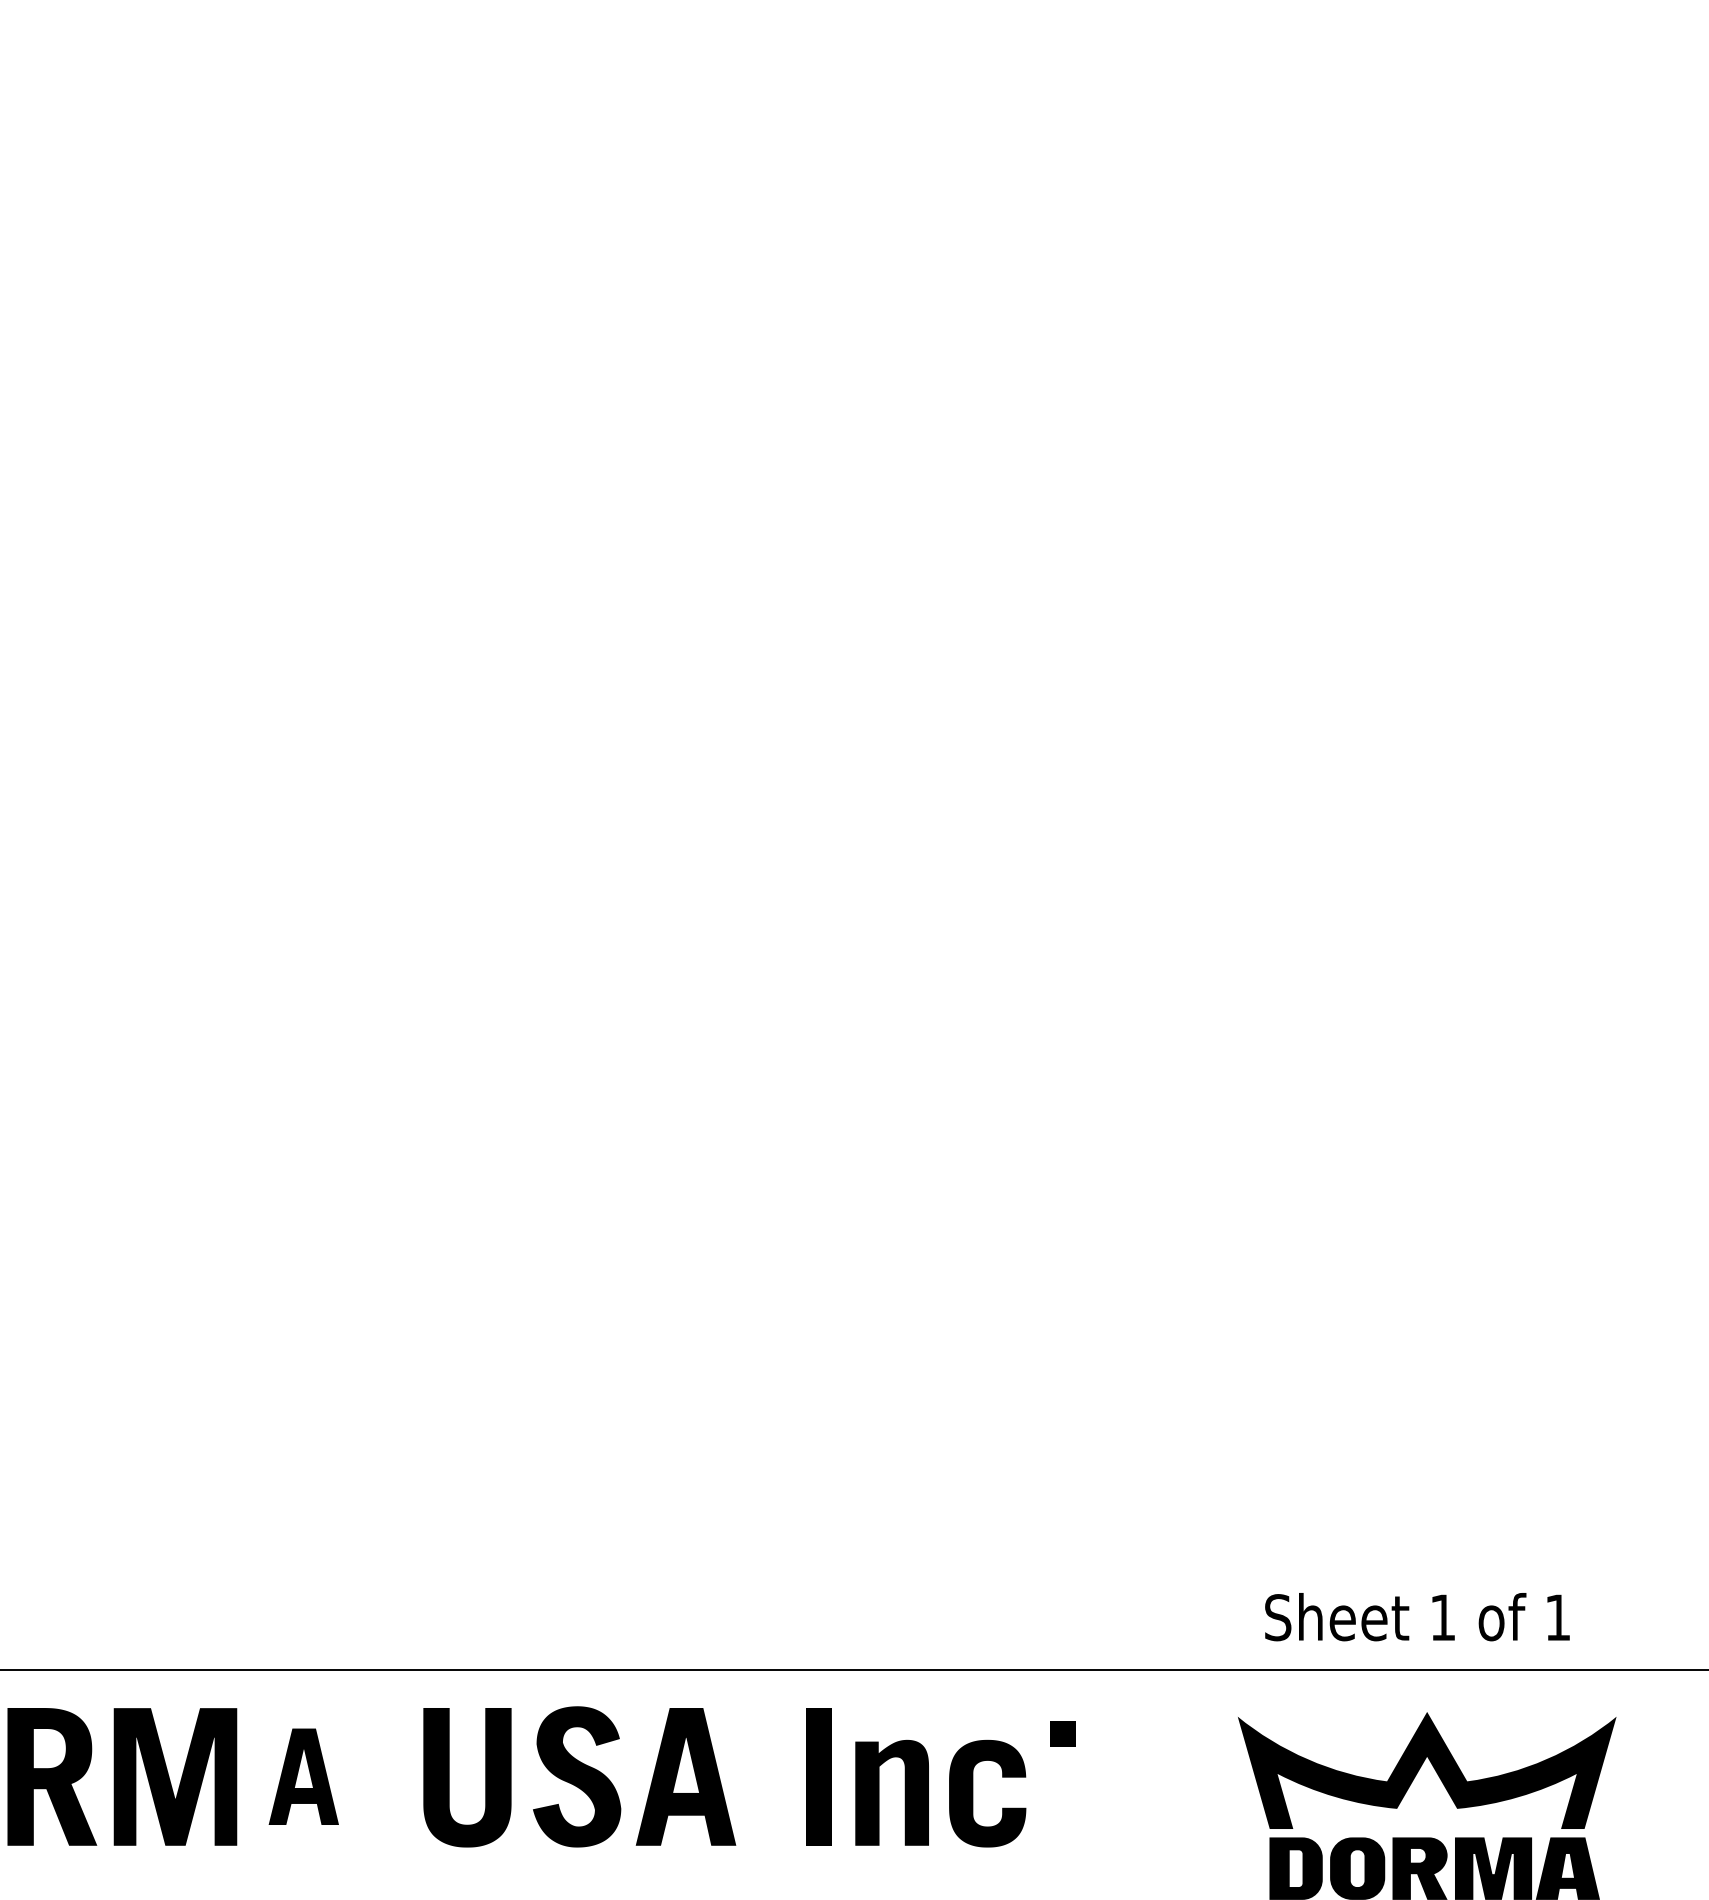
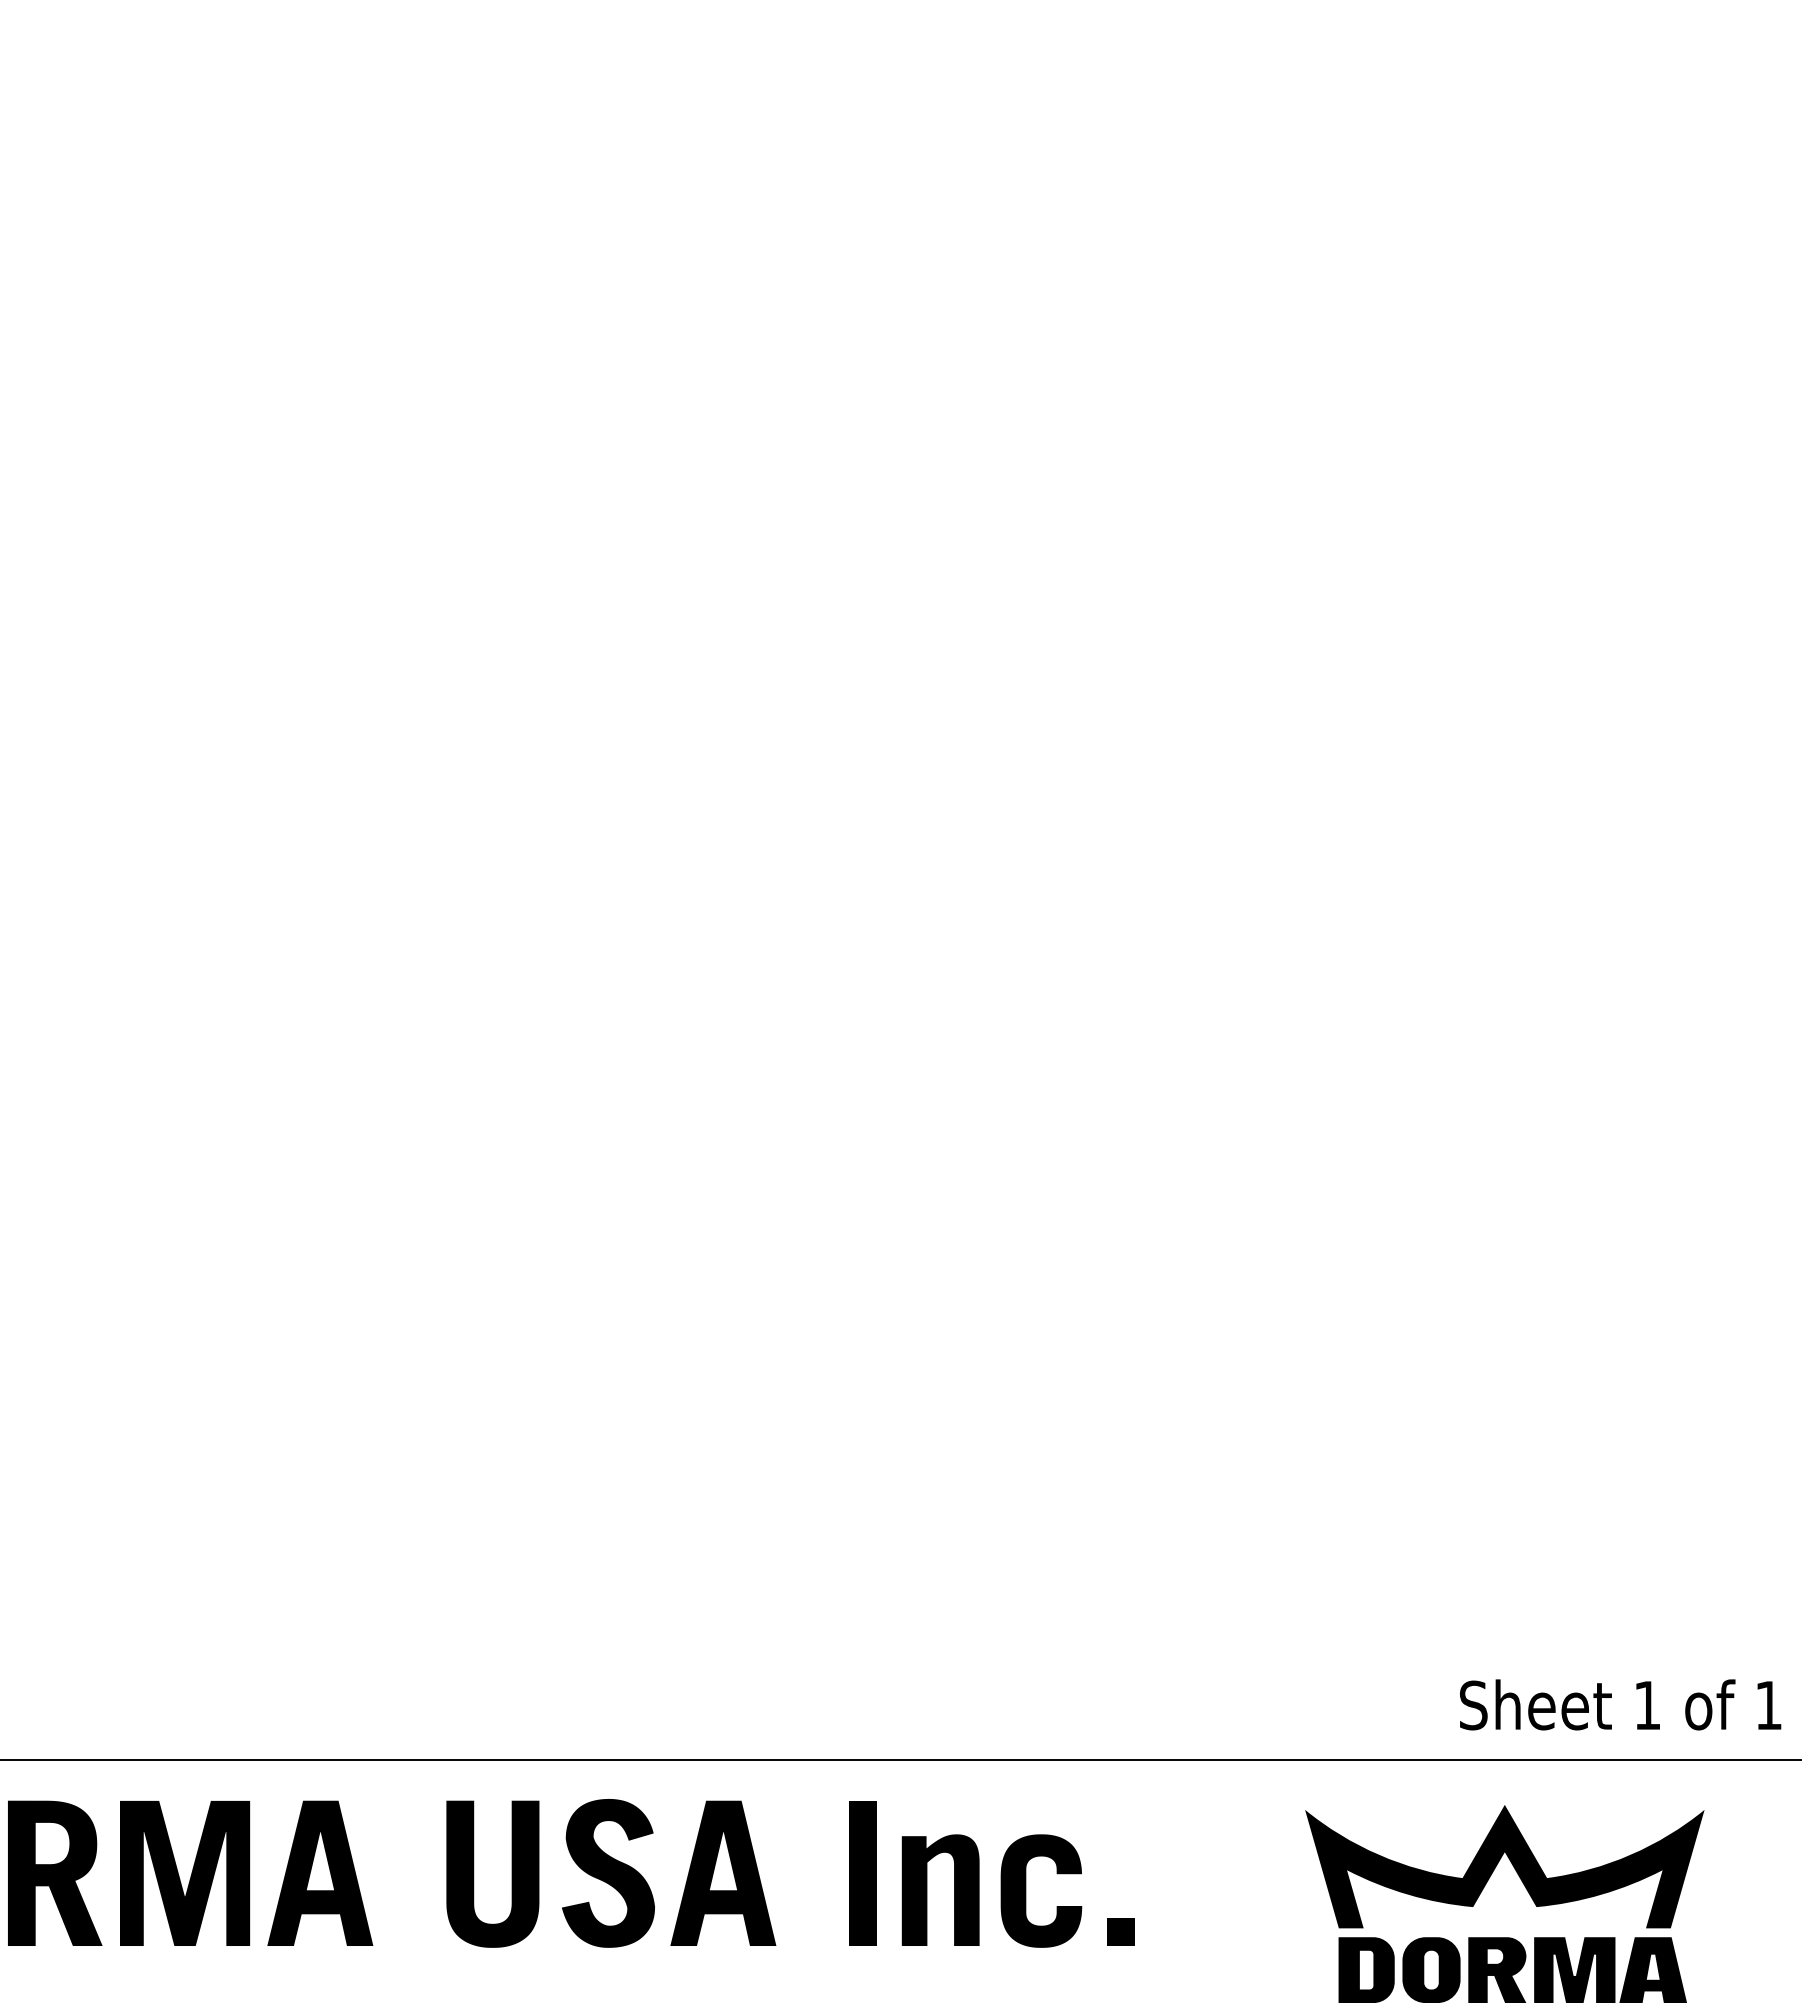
text: (1417, 1616) -> (1620, 1704), moved
part: (1062, 1733) -> (1120, 1931), moved
part: (303, 1776) -> (320, 1872), size x1.43

